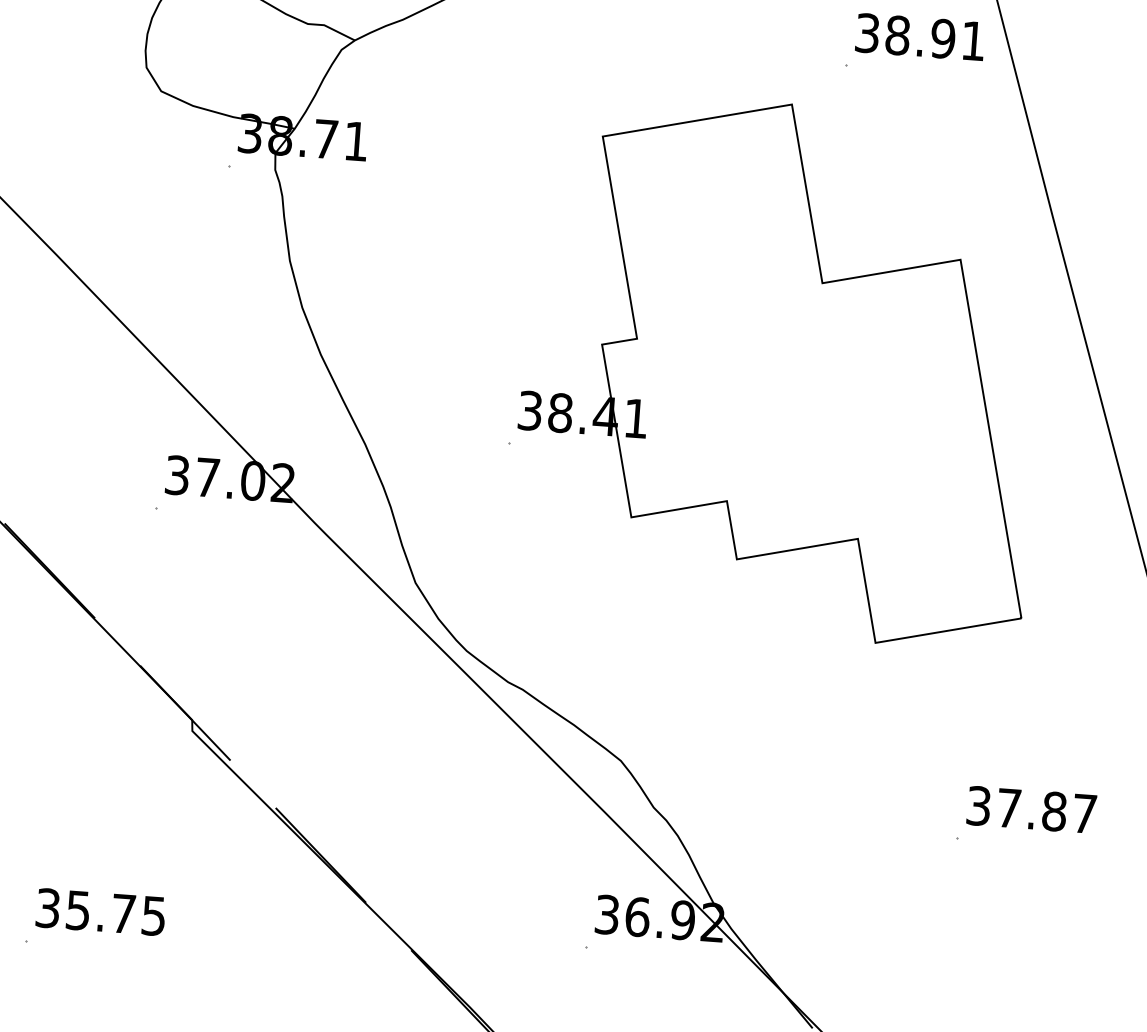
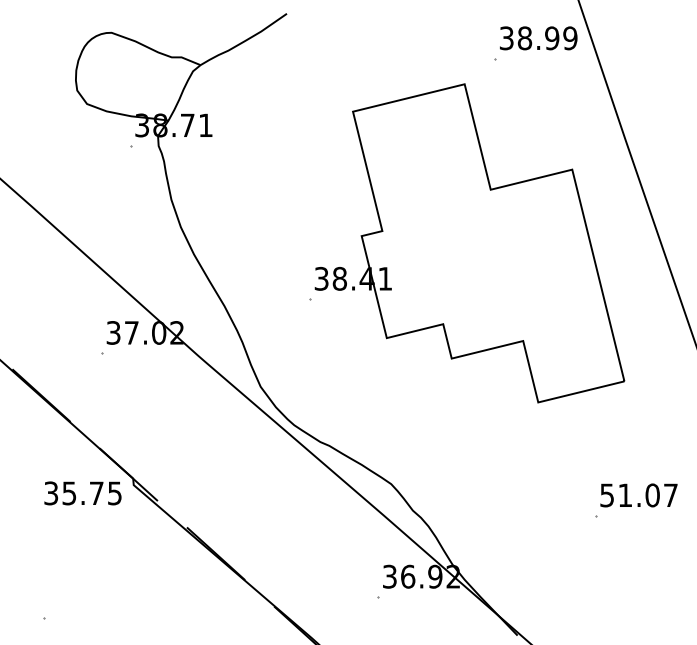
text: (973, 41) -> (570, 38), 38.91 -> 38.99
text: (1017, 809) -> (630, 495), 37.87 -> 51.07
text: (100, 912) -> (82, 493), moved

